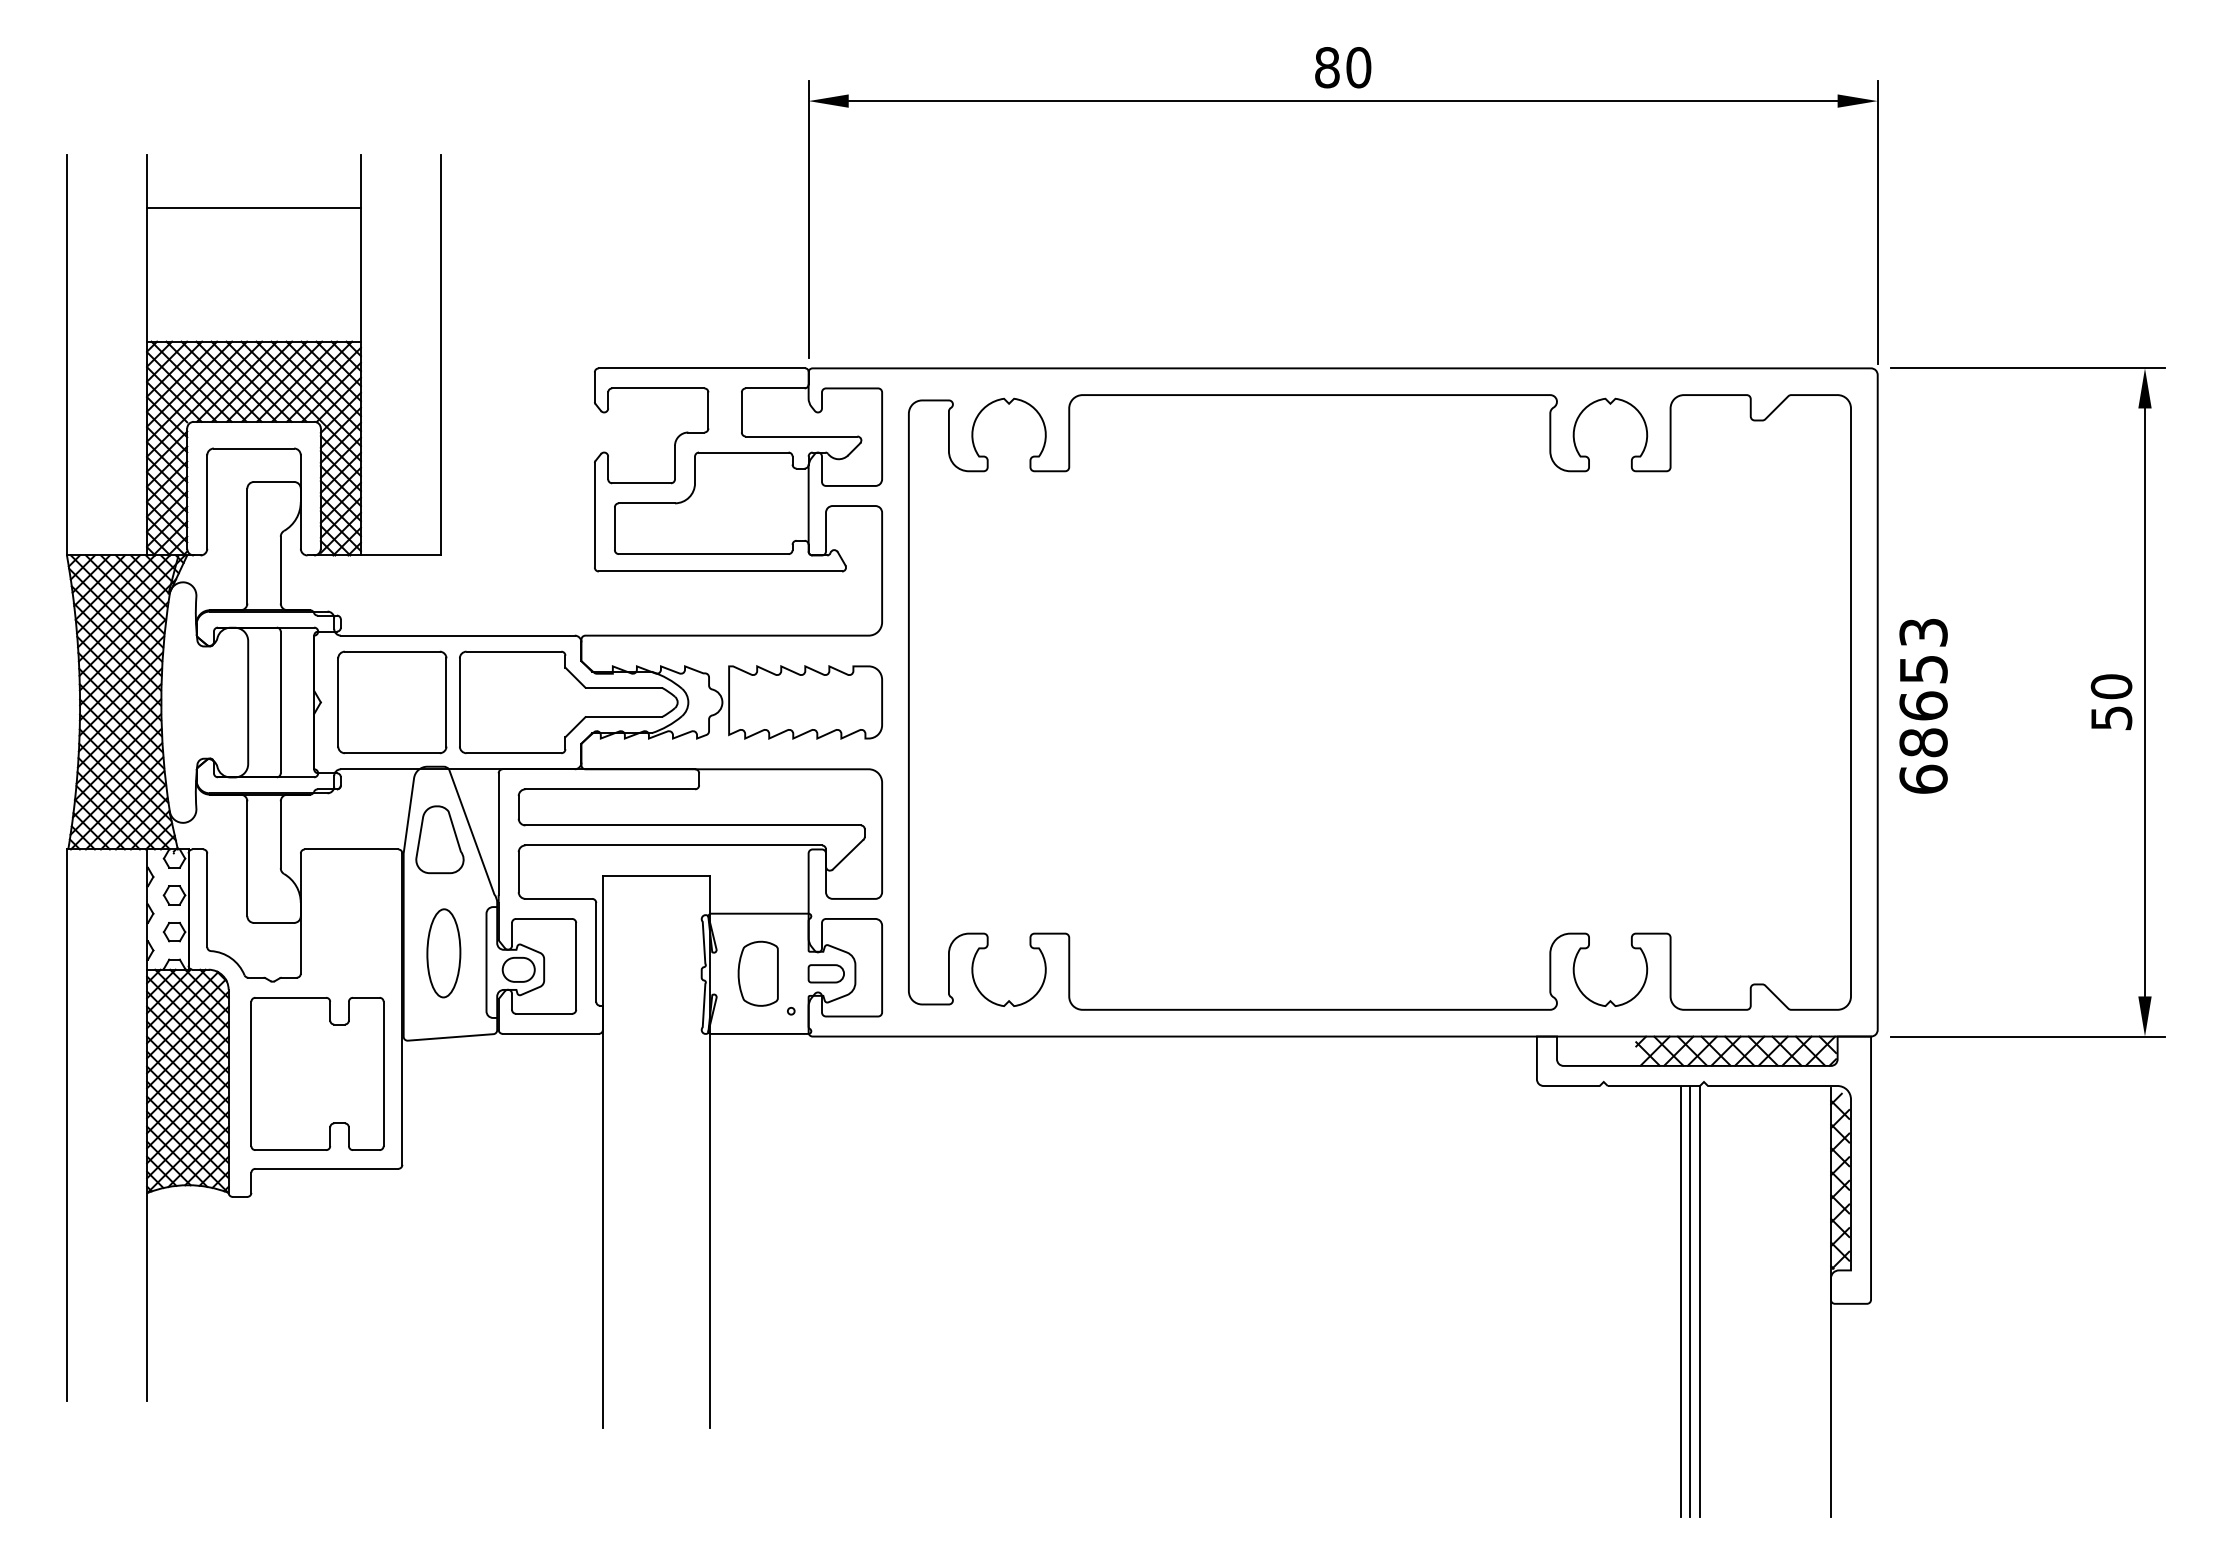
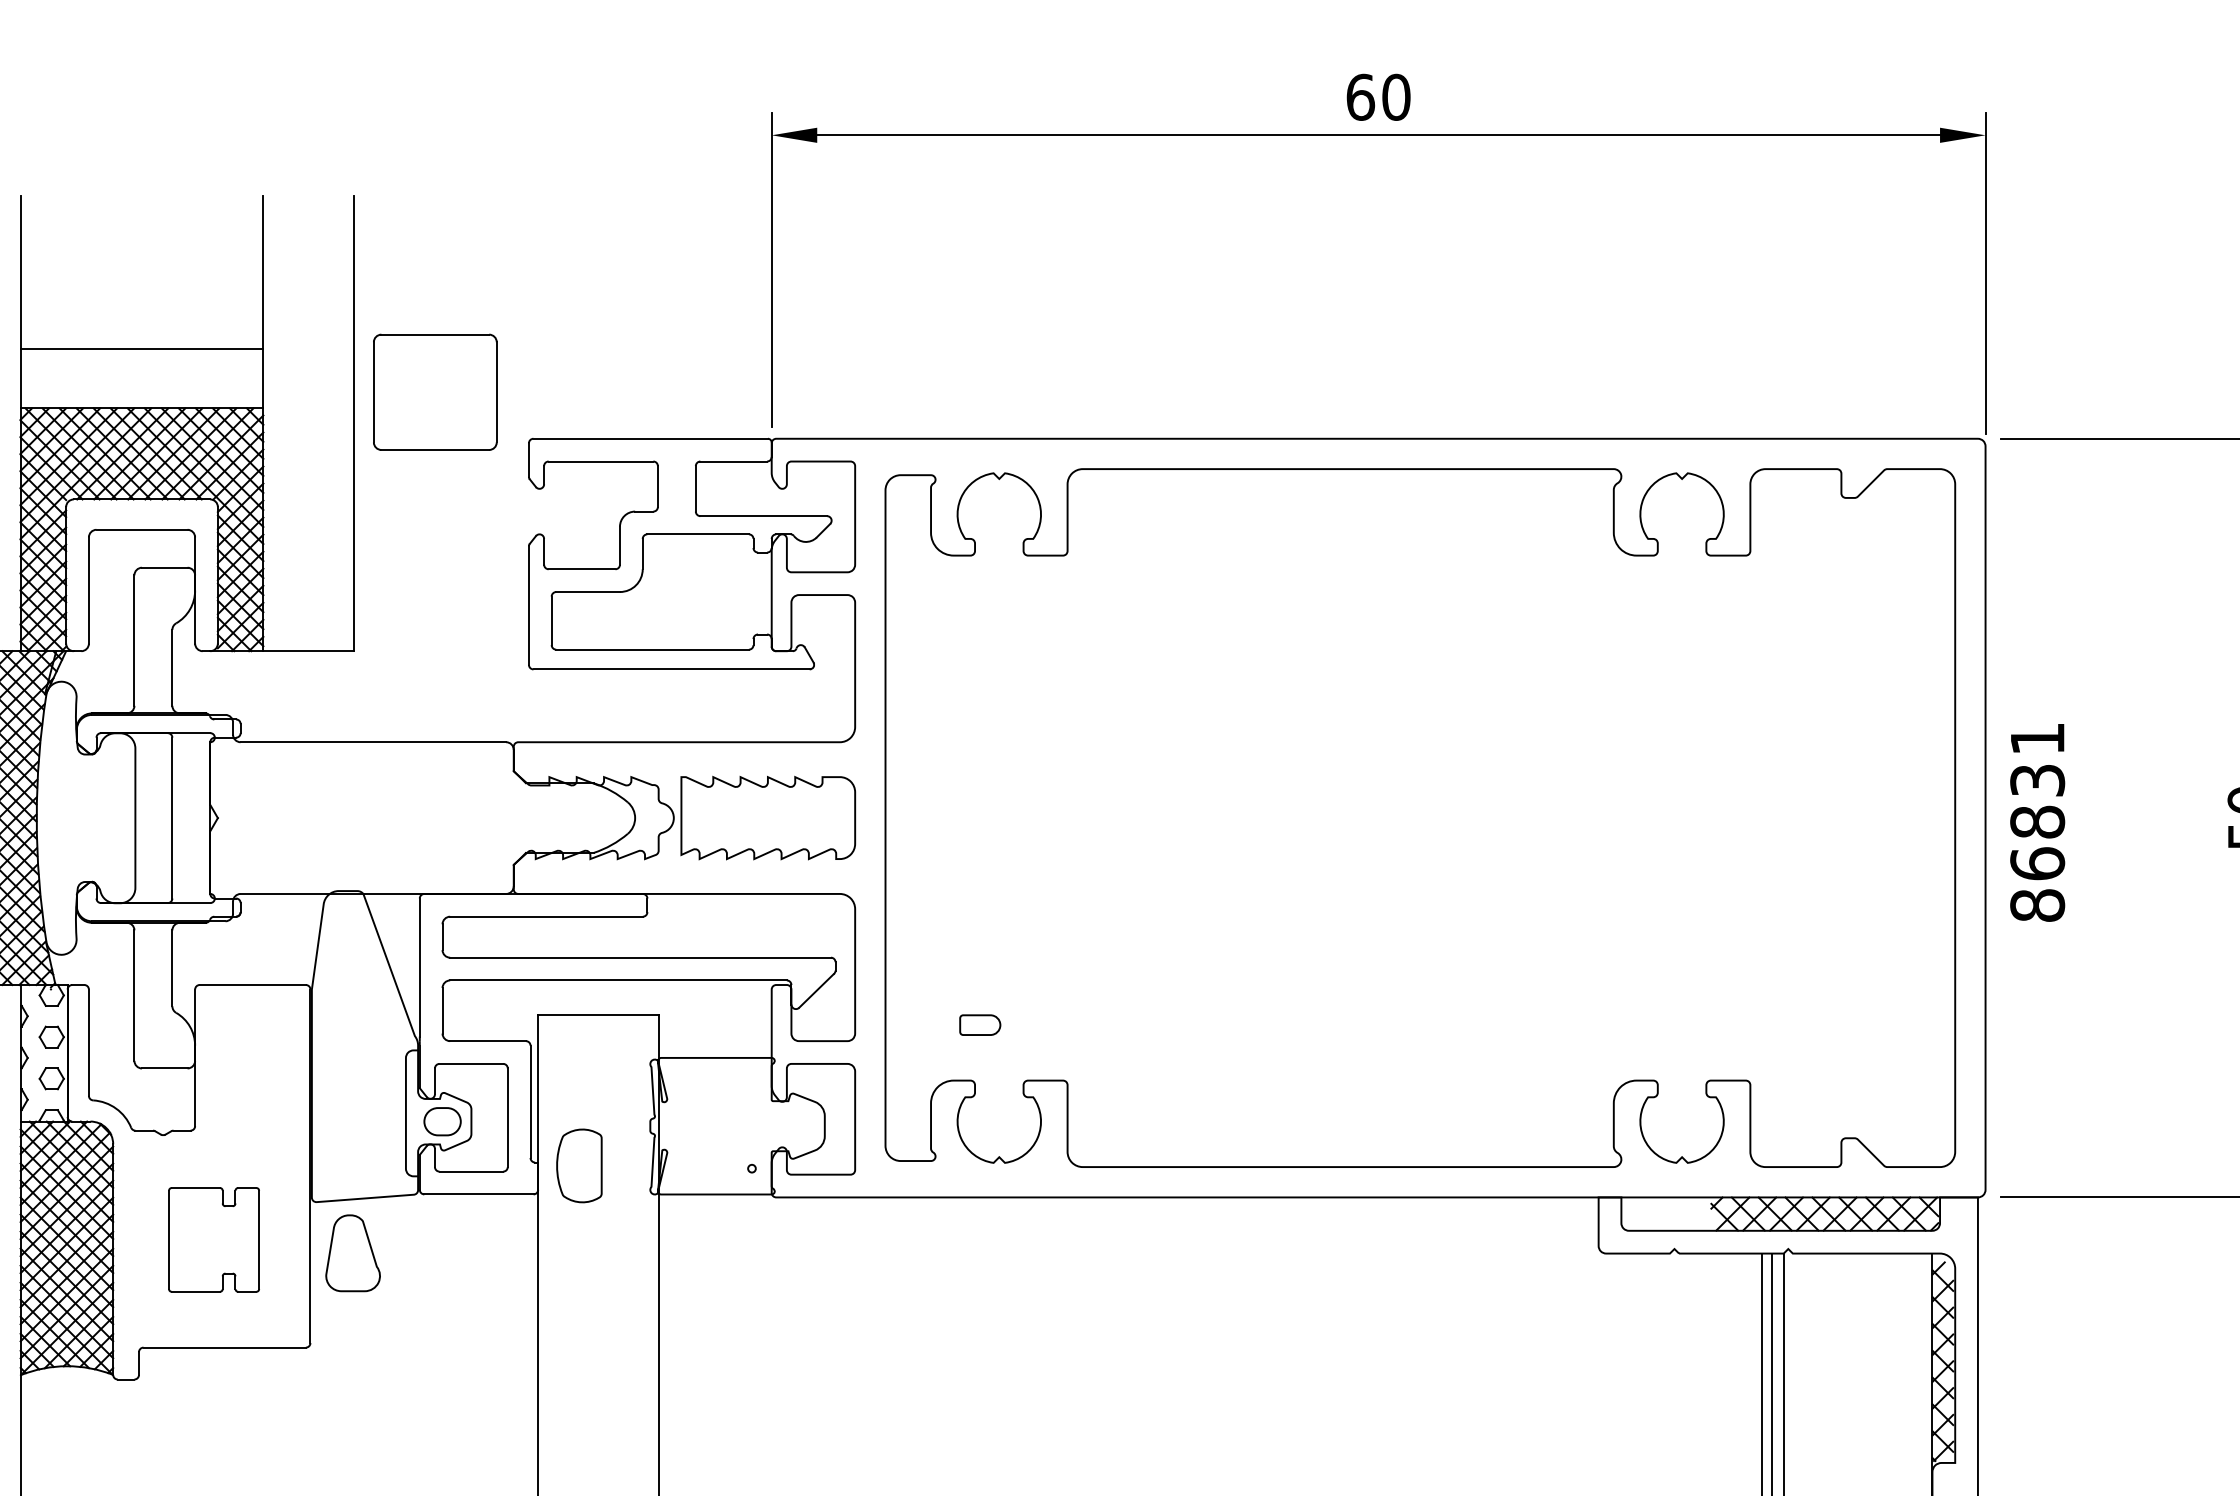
text: (1327, 67) -> (1360, 97), 80 -> 60
line: (253, 208) -> (141, 349), moved
part: (392, 702) -> (435, 392), moved
part: (568, 702) -> (499, 818), removed
text: (1923, 706) -> (2037, 822), 68653 -> 86831
part: (439, 839) -> (352, 1253), moved
part: (443, 953) -> (357, 1103), removed
part: (757, 973) -> (578, 1165), moved
part: (825, 973) -> (979, 1024), moved
part: (317, 1073) -> (214, 1239), size x0.6

